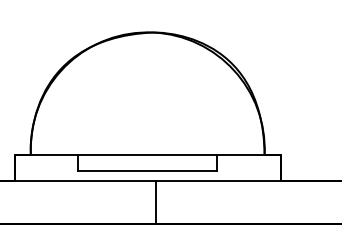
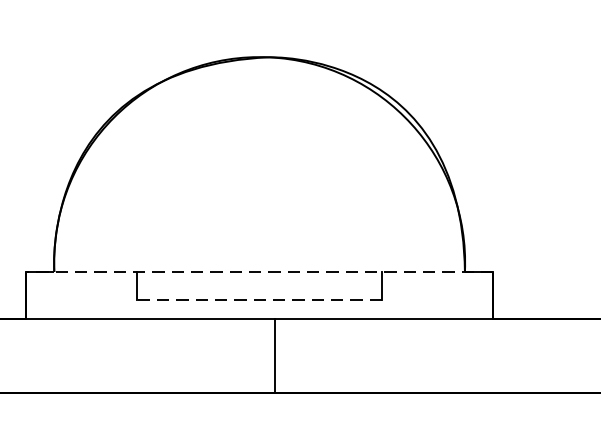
line: (147, 154) -> (259, 271), solid -> dashed
line: (147, 170) -> (259, 299), solid -> dashed

